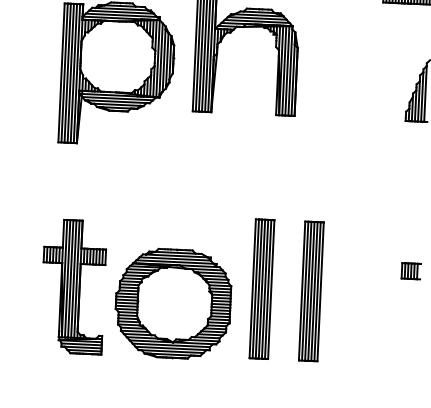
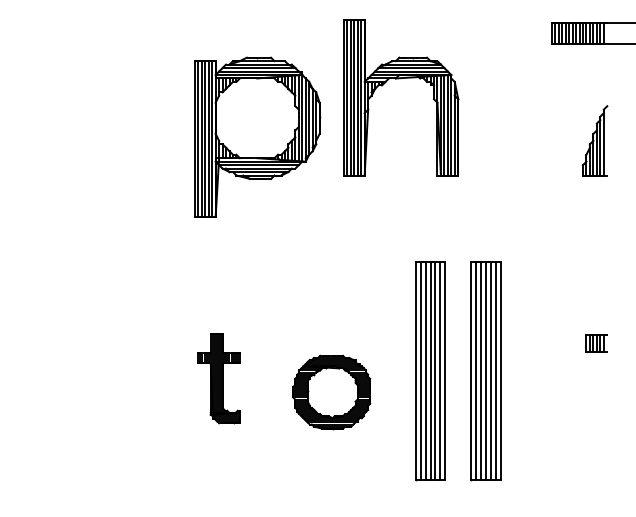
part: (72, 287) -> (218, 378), size x0.6
part: (261, 289) -> (430, 371), size x1.4
part: (310, 291) -> (485, 371), size x1.4
part: (172, 304) -> (331, 392), size x0.6

